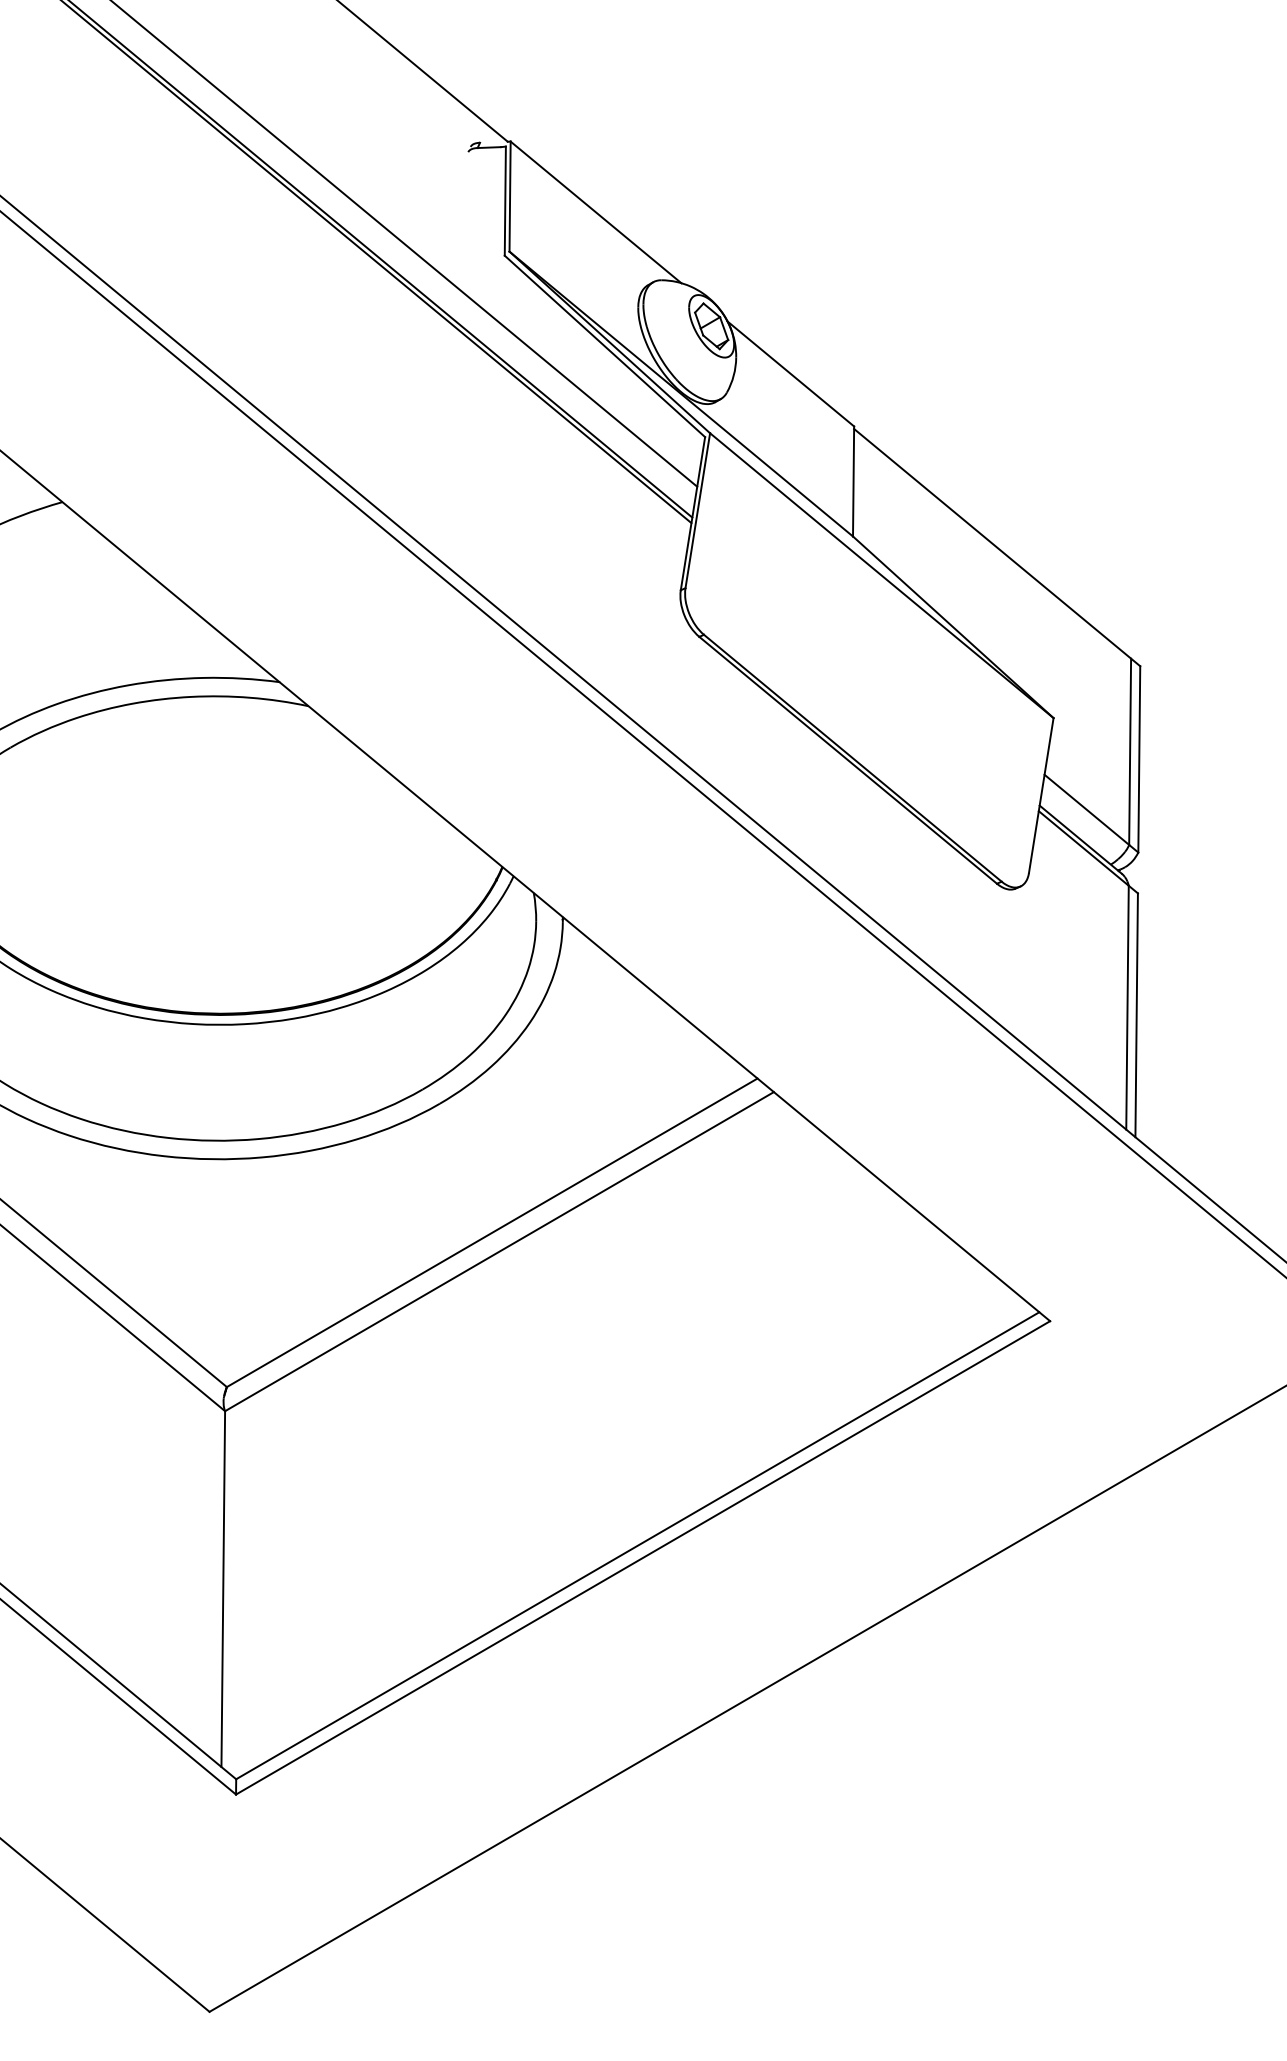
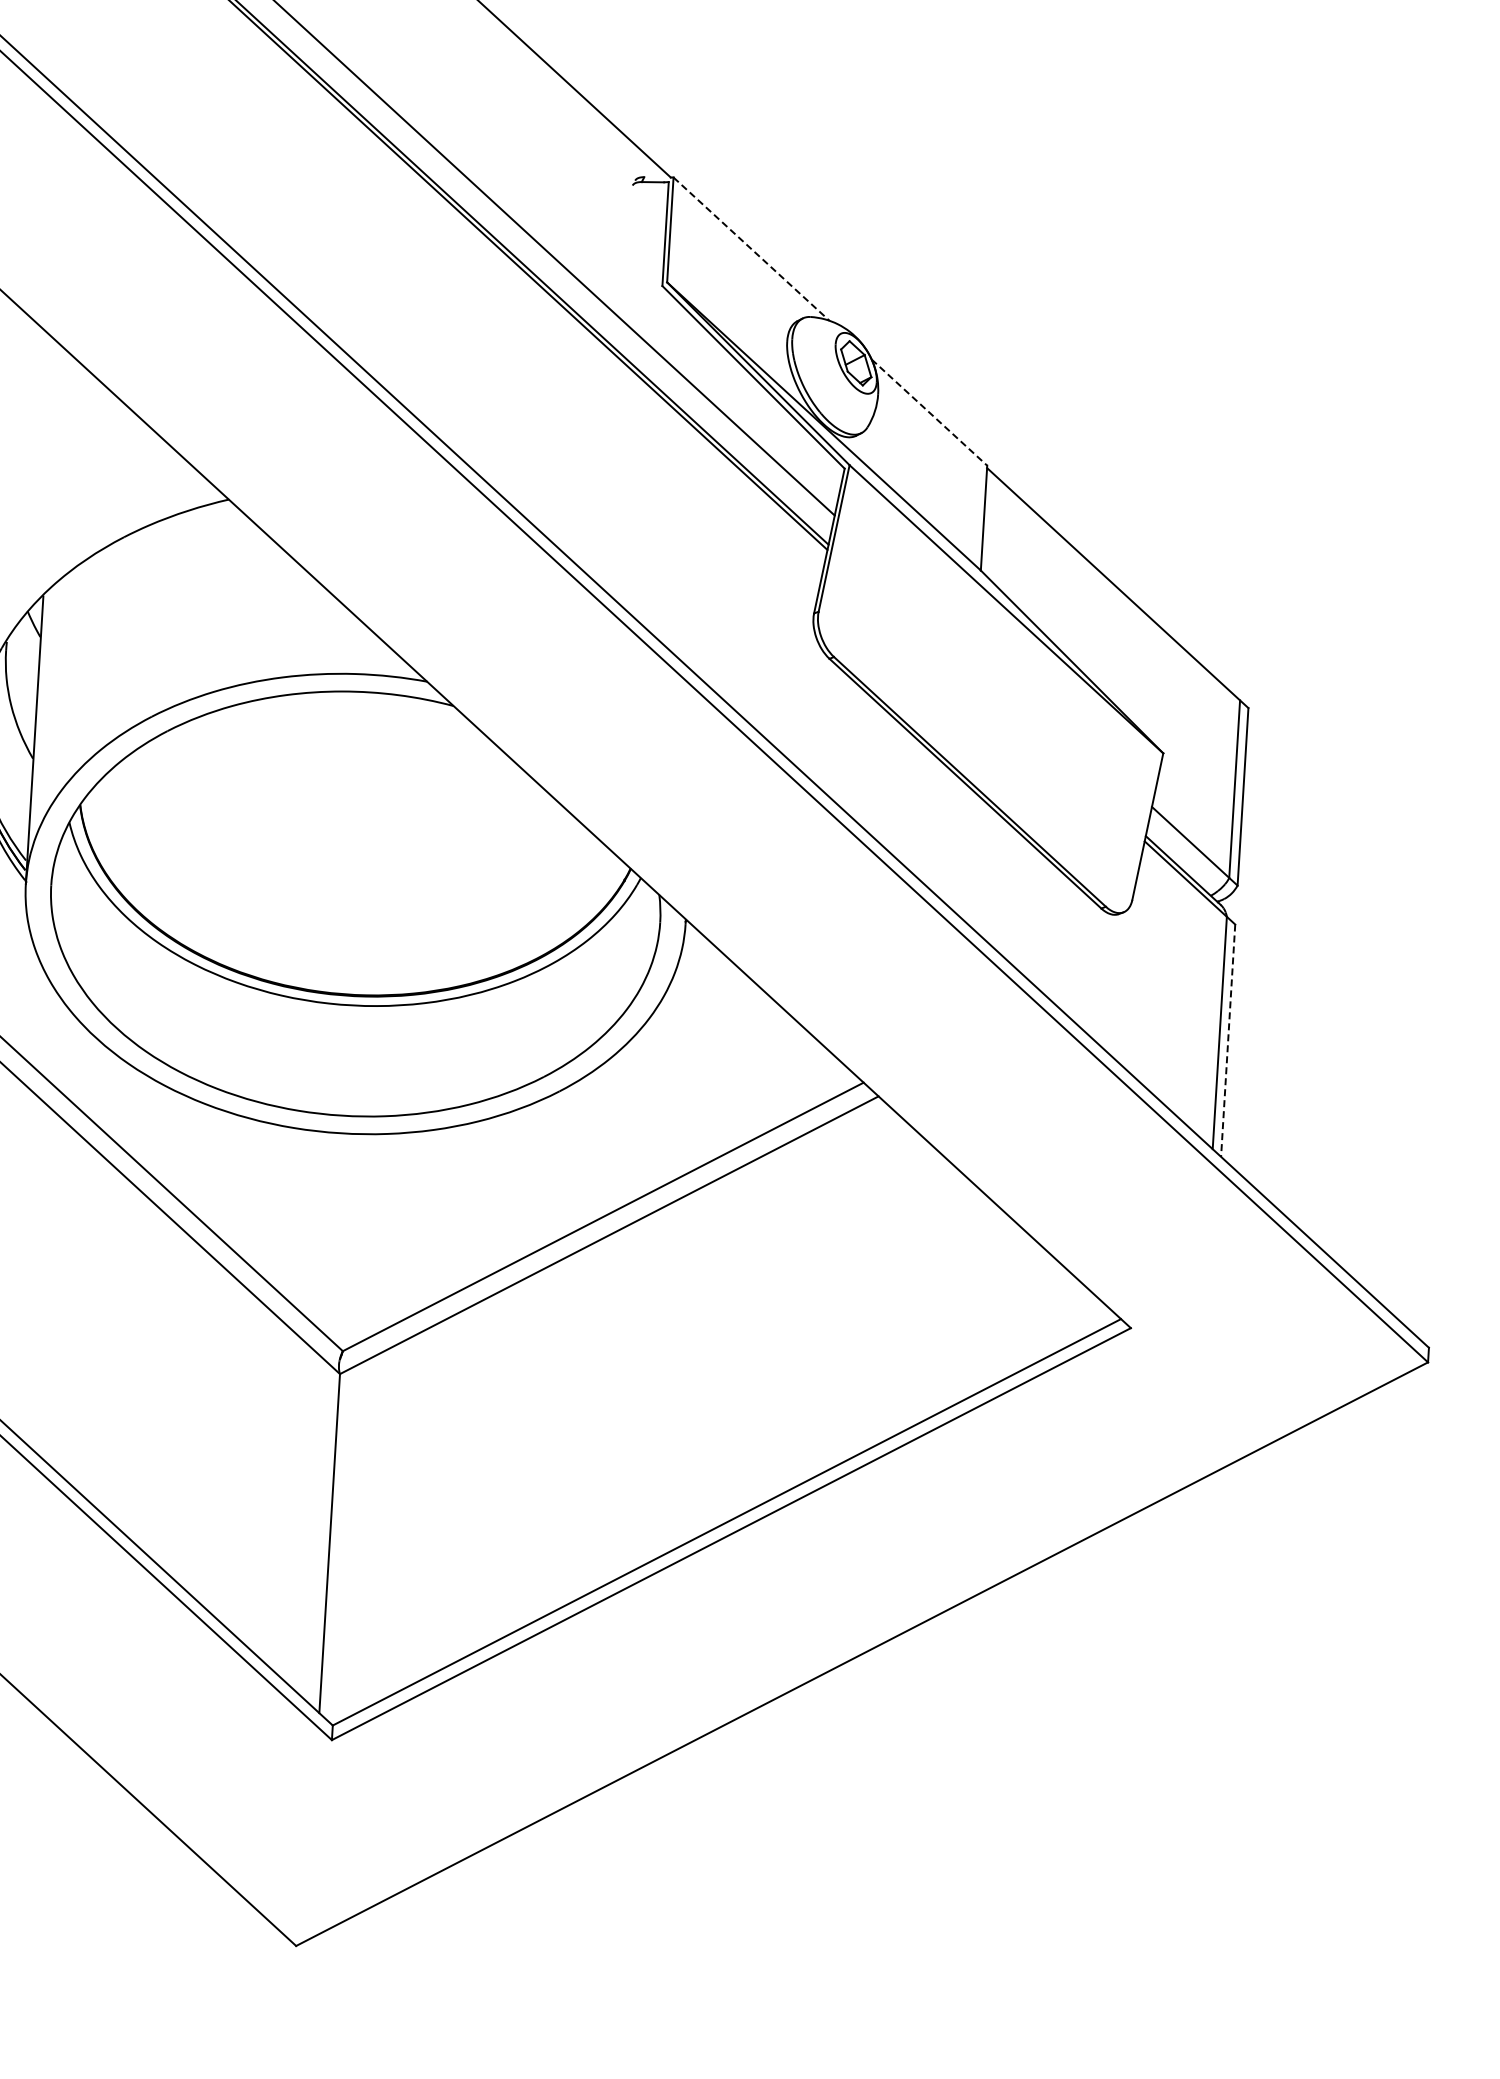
line: (596, 212) -> (751, 249), solid -> dashed
line: (790, 373) -> (929, 412), solid -> dashed
line: (1137, 1016) -> (1228, 1041), solid -> dashed

